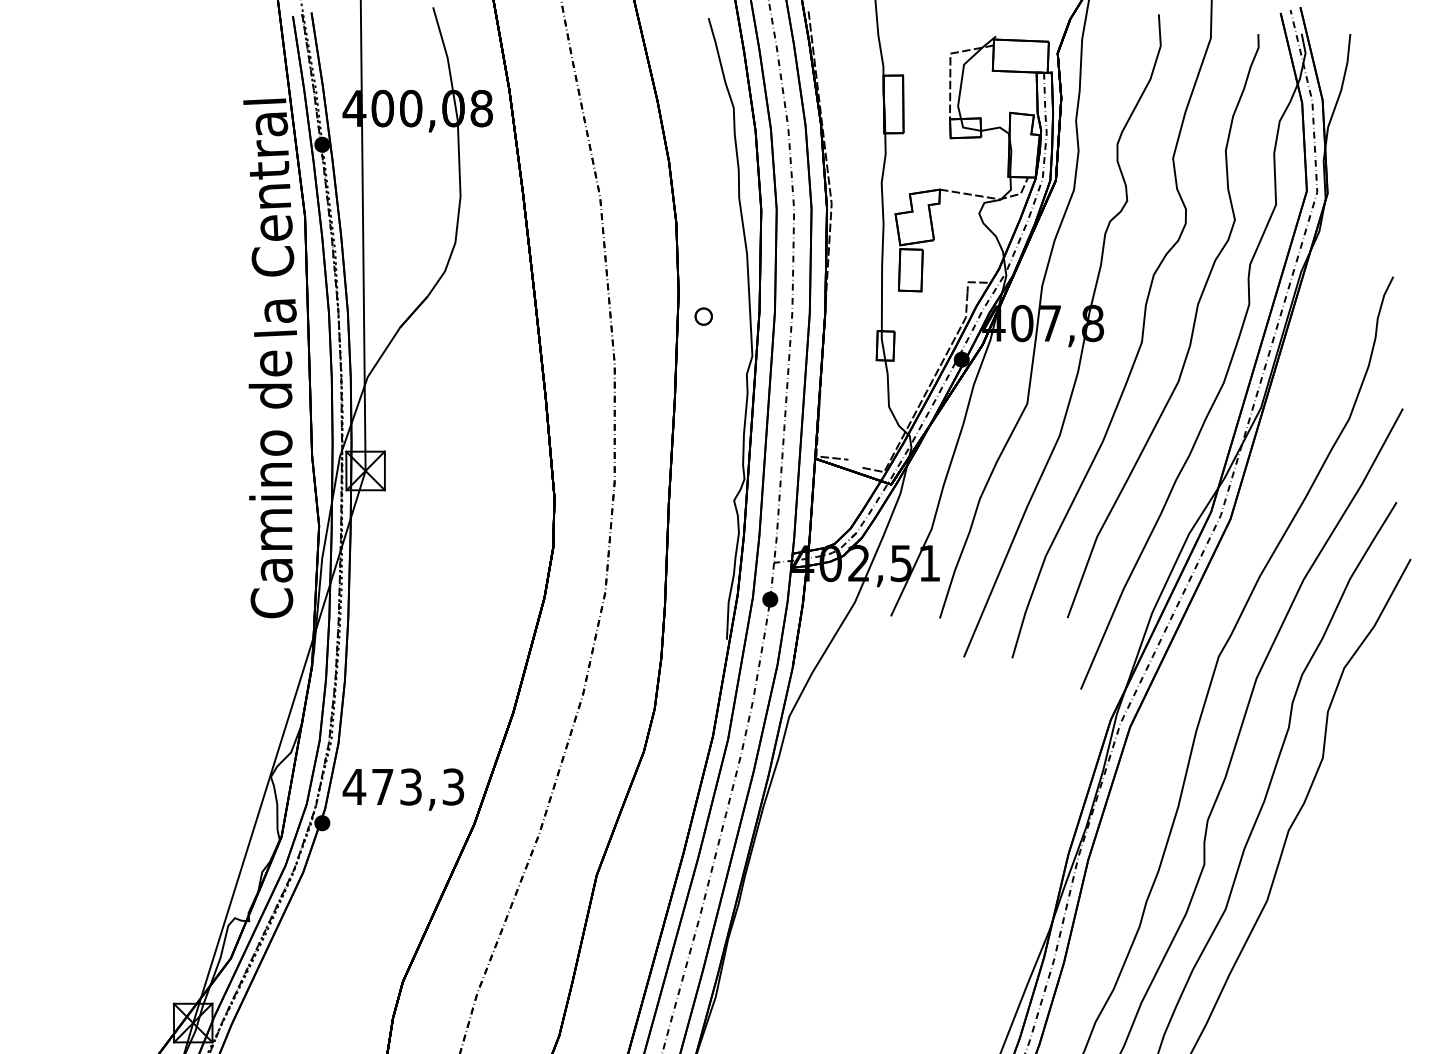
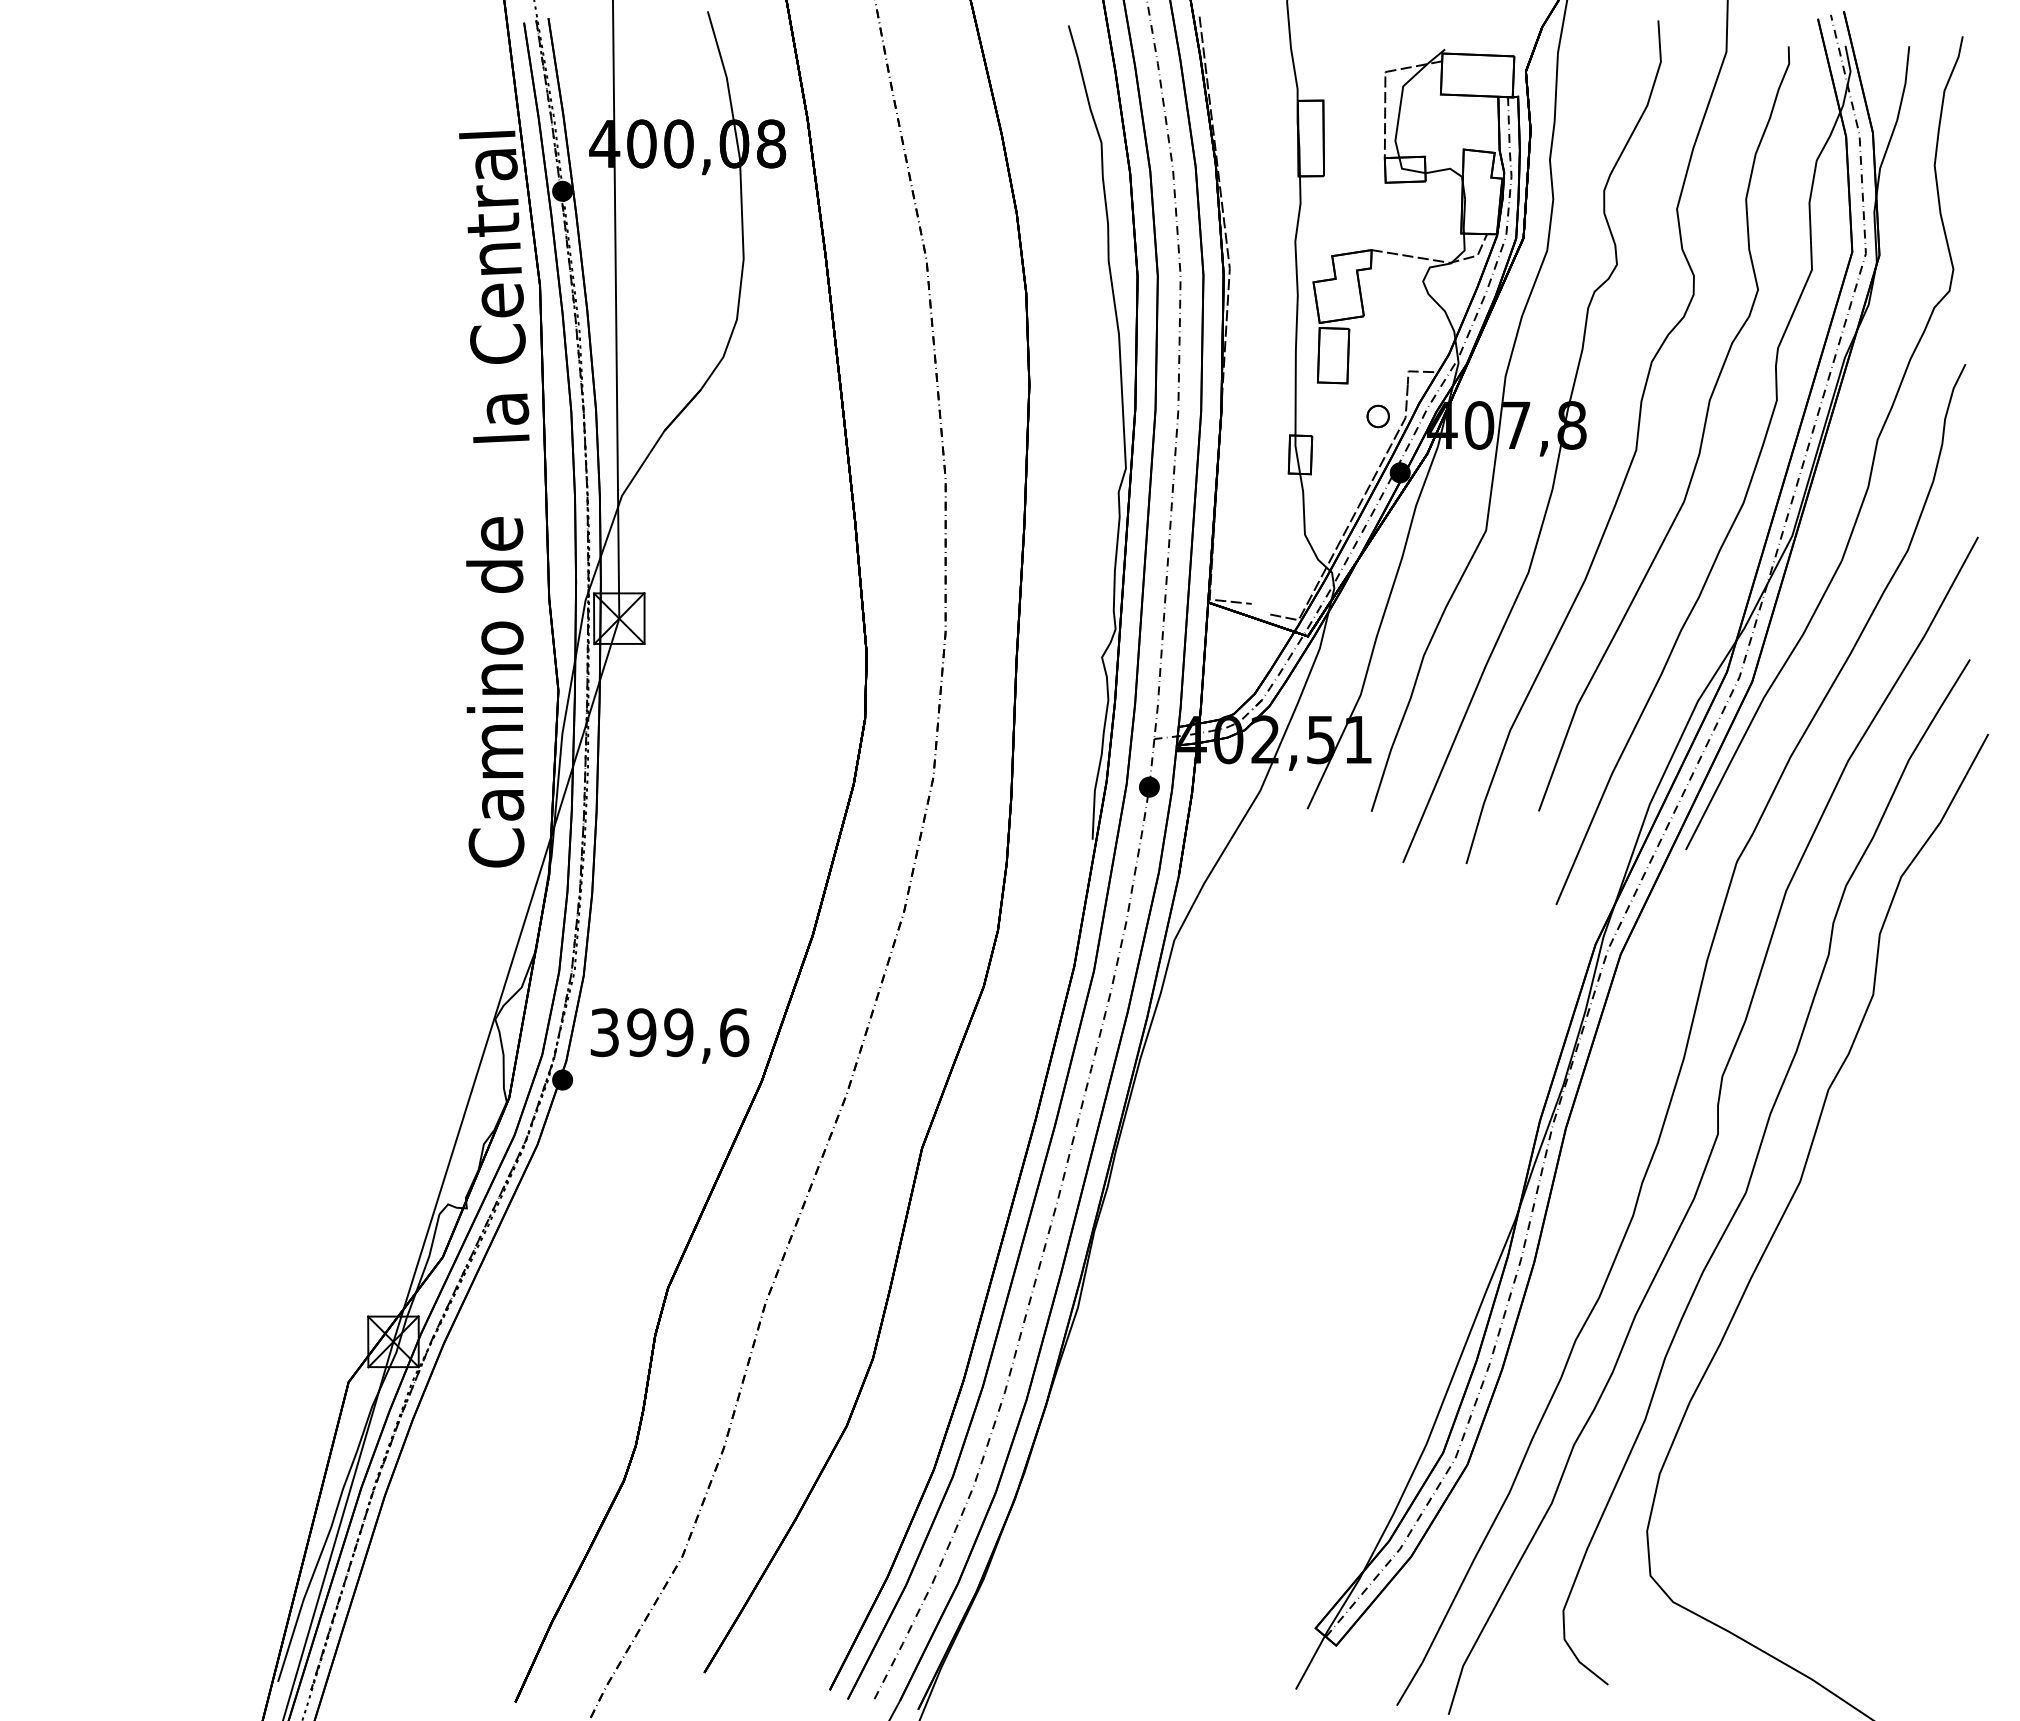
part: (703, 316) -> (1377, 416), moved
curve: (1323, 345) -> (1873, 454), added
text: (271, 484) -> (495, 692), moved
text: (403, 786) -> (669, 1032), 473,3 -> 399,6

